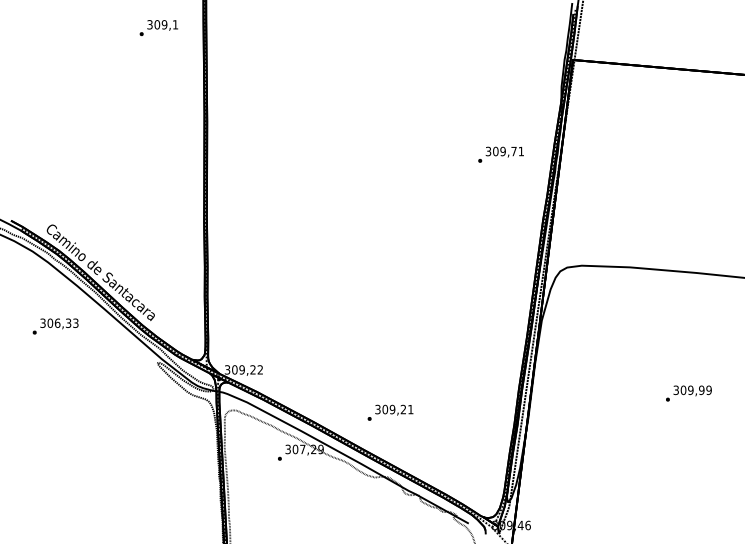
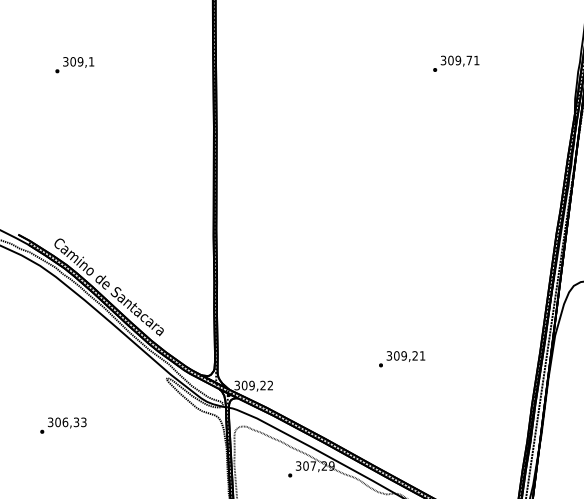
text: (158, 27) -> (74, 64), moved
text: (500, 154) -> (455, 63), moved
text: (55, 326) -> (63, 425), moved
text: (390, 412) -> (402, 358), moved

